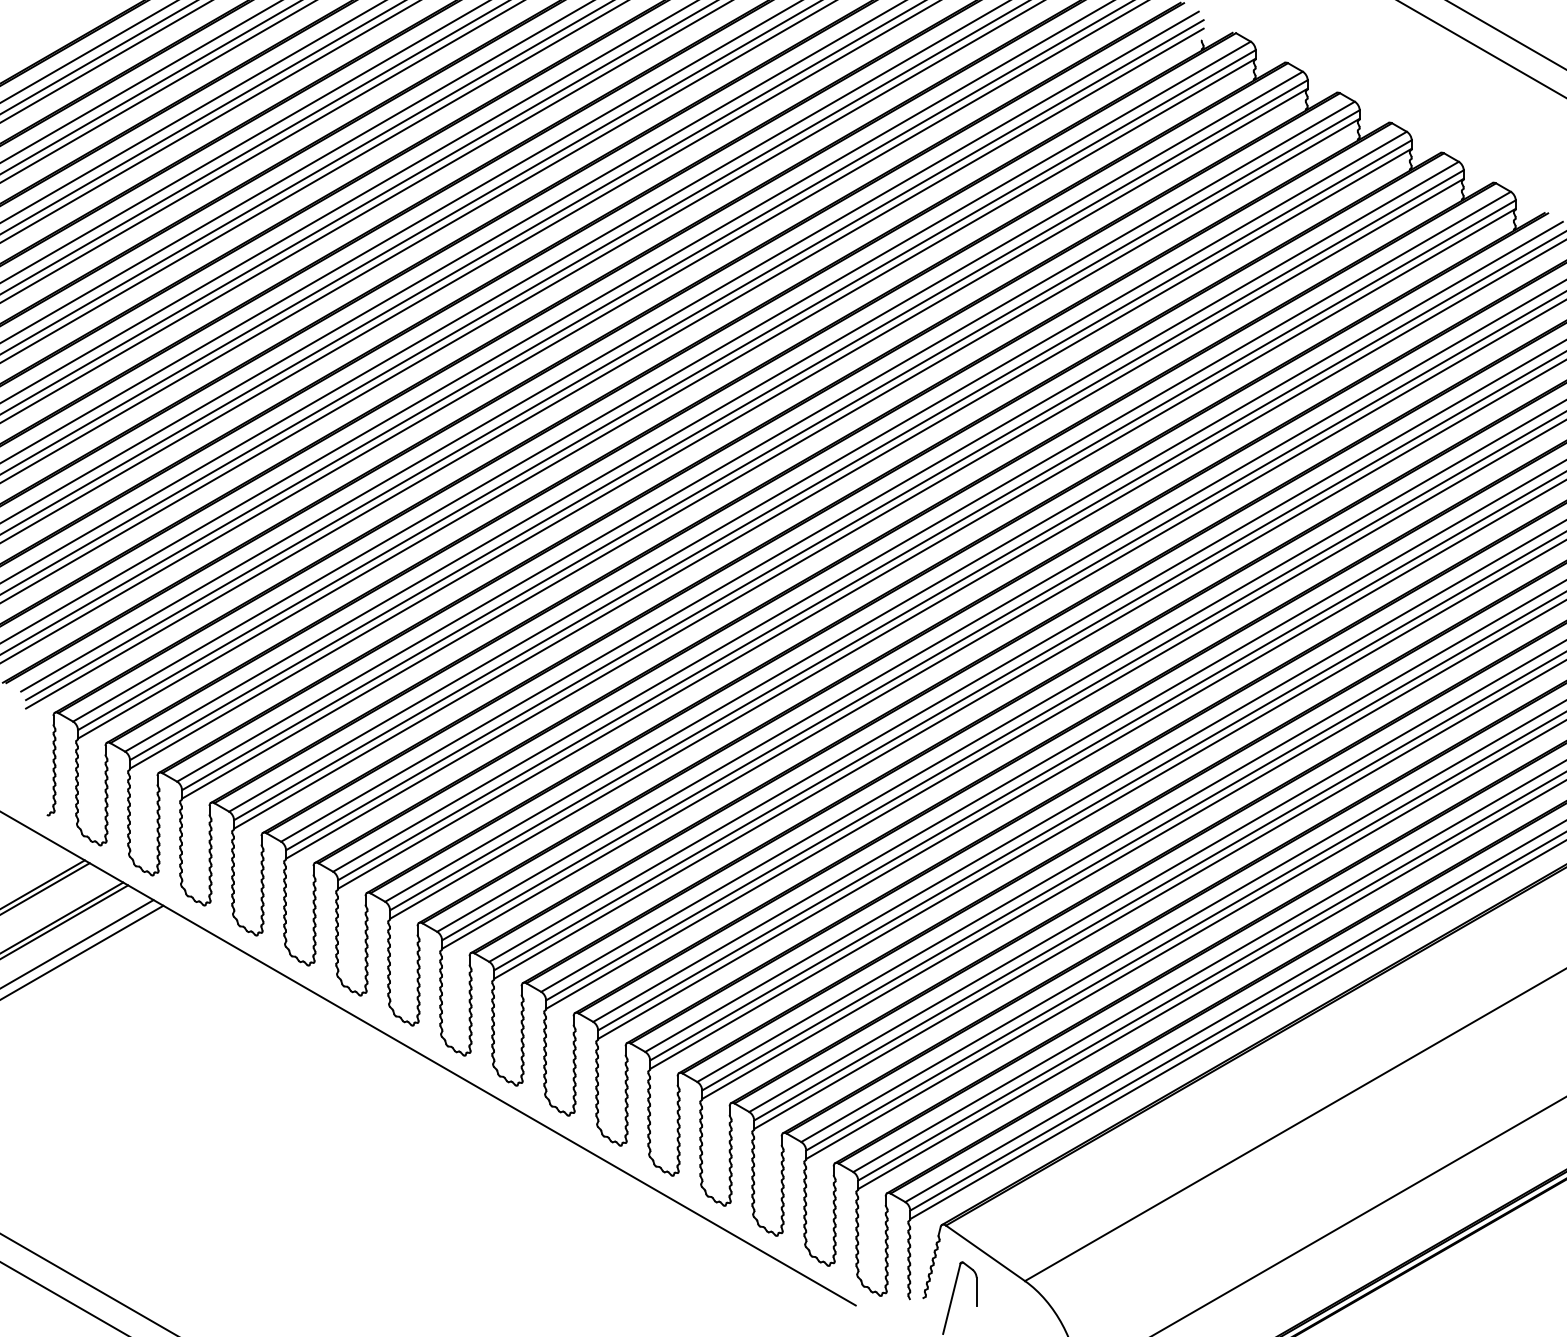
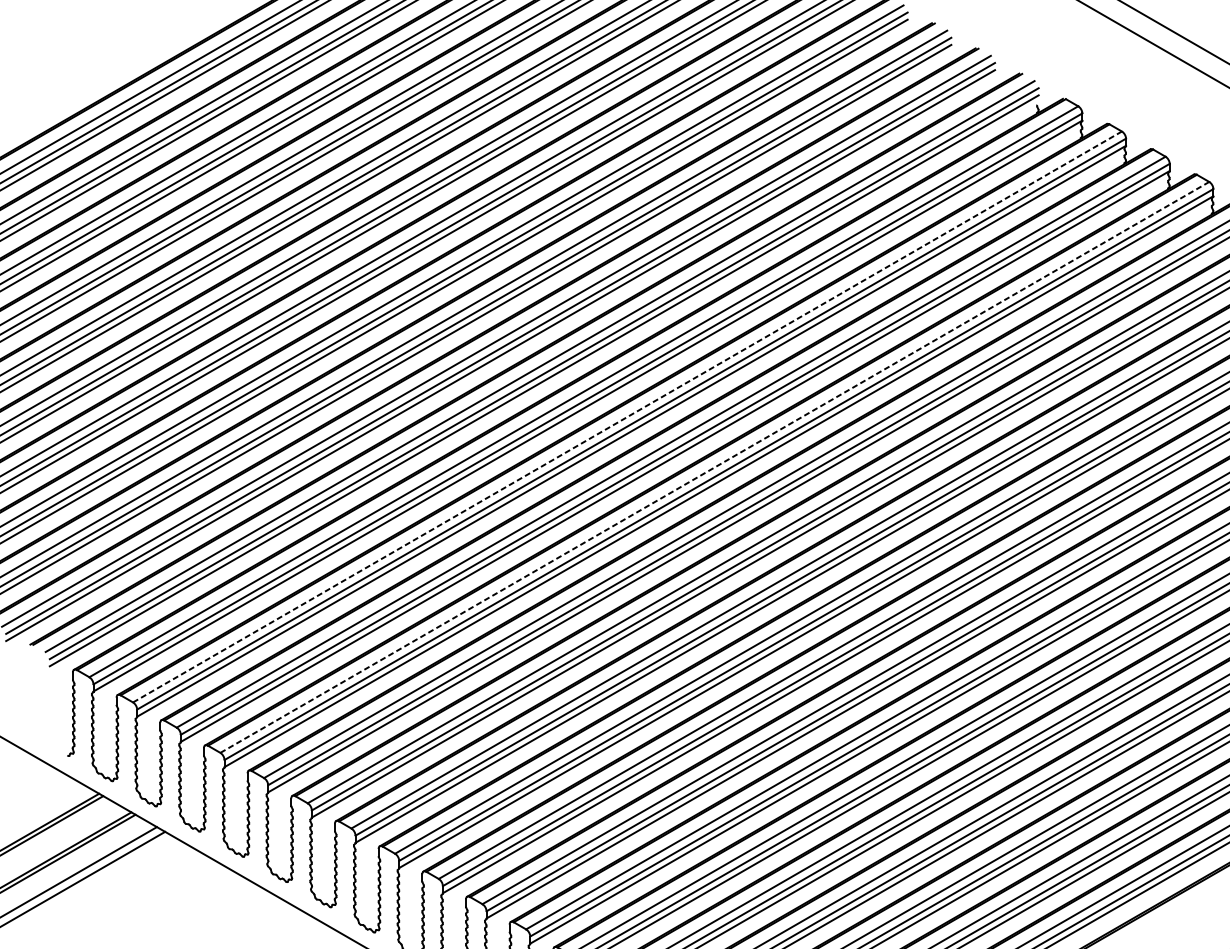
line: (713, 411) -> (627, 416), solid -> dashed
line: (818, 471) -> (715, 467), solid -> dashed

